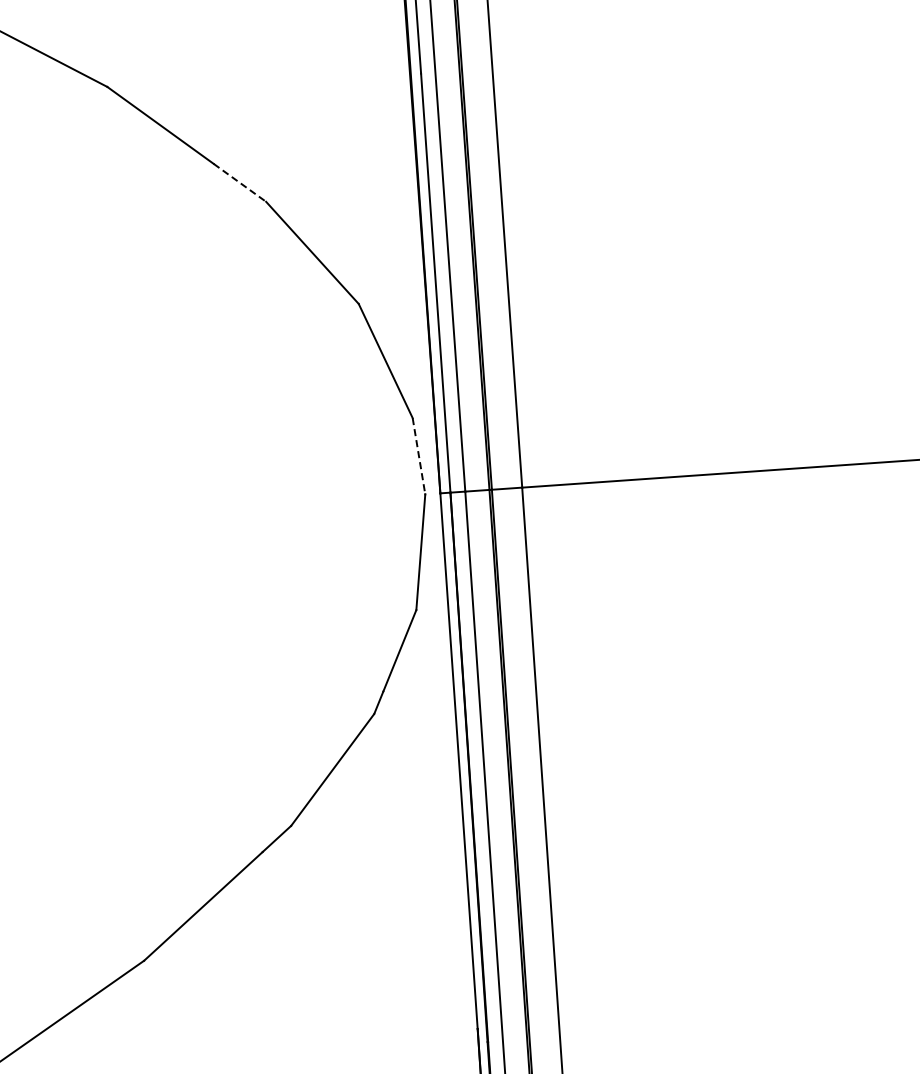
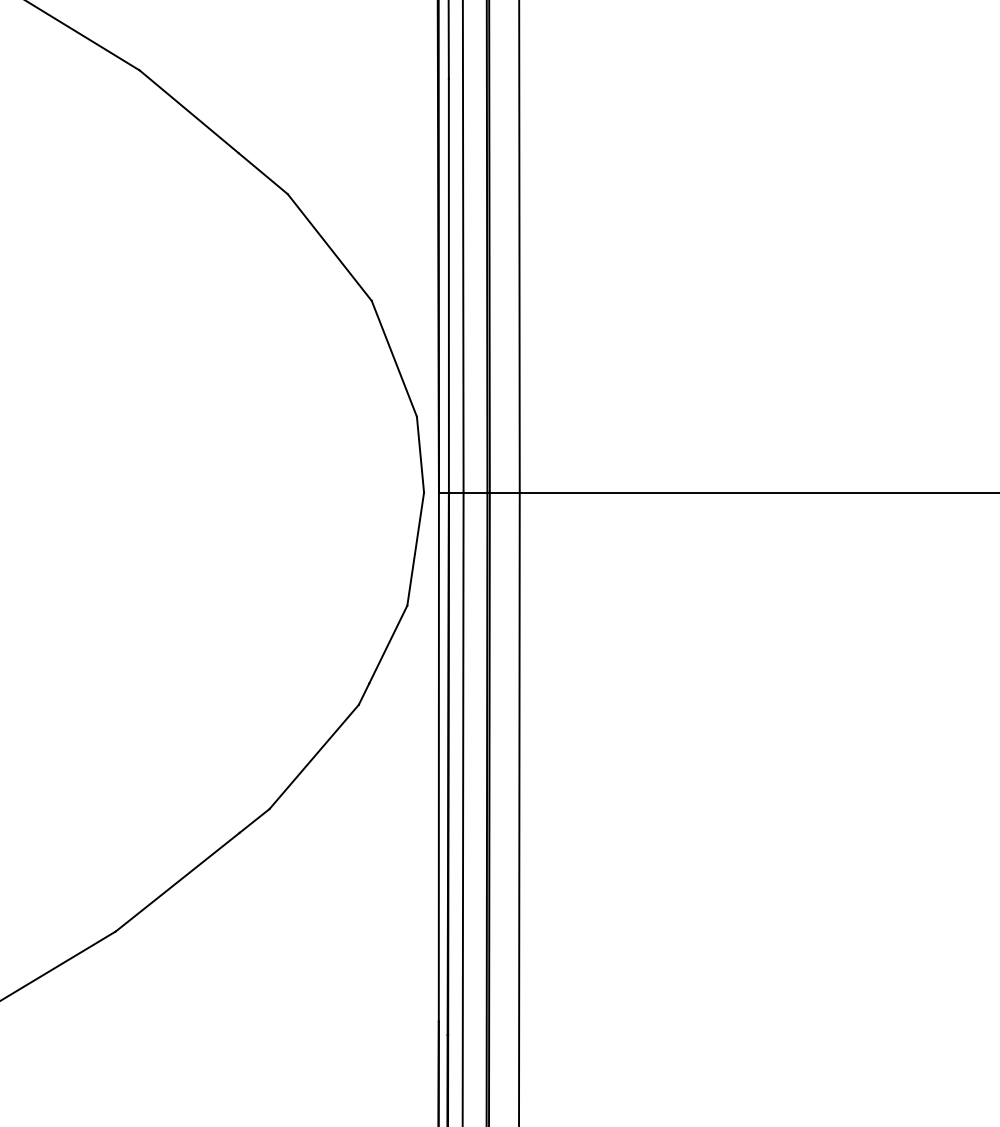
line: (240, 182) -> (263, 173), dashed -> solid
line: (419, 457) -> (420, 455), dashed -> solid

